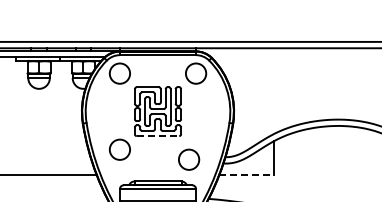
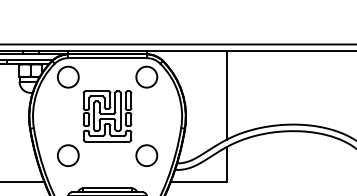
line: (273, 91) -> (226, 95), added
line: (158, 136) -> (108, 142), dashed -> solid
circle: (189, 159) -> (147, 155), moved
line: (247, 175) -> (199, 182), dashed -> solid

